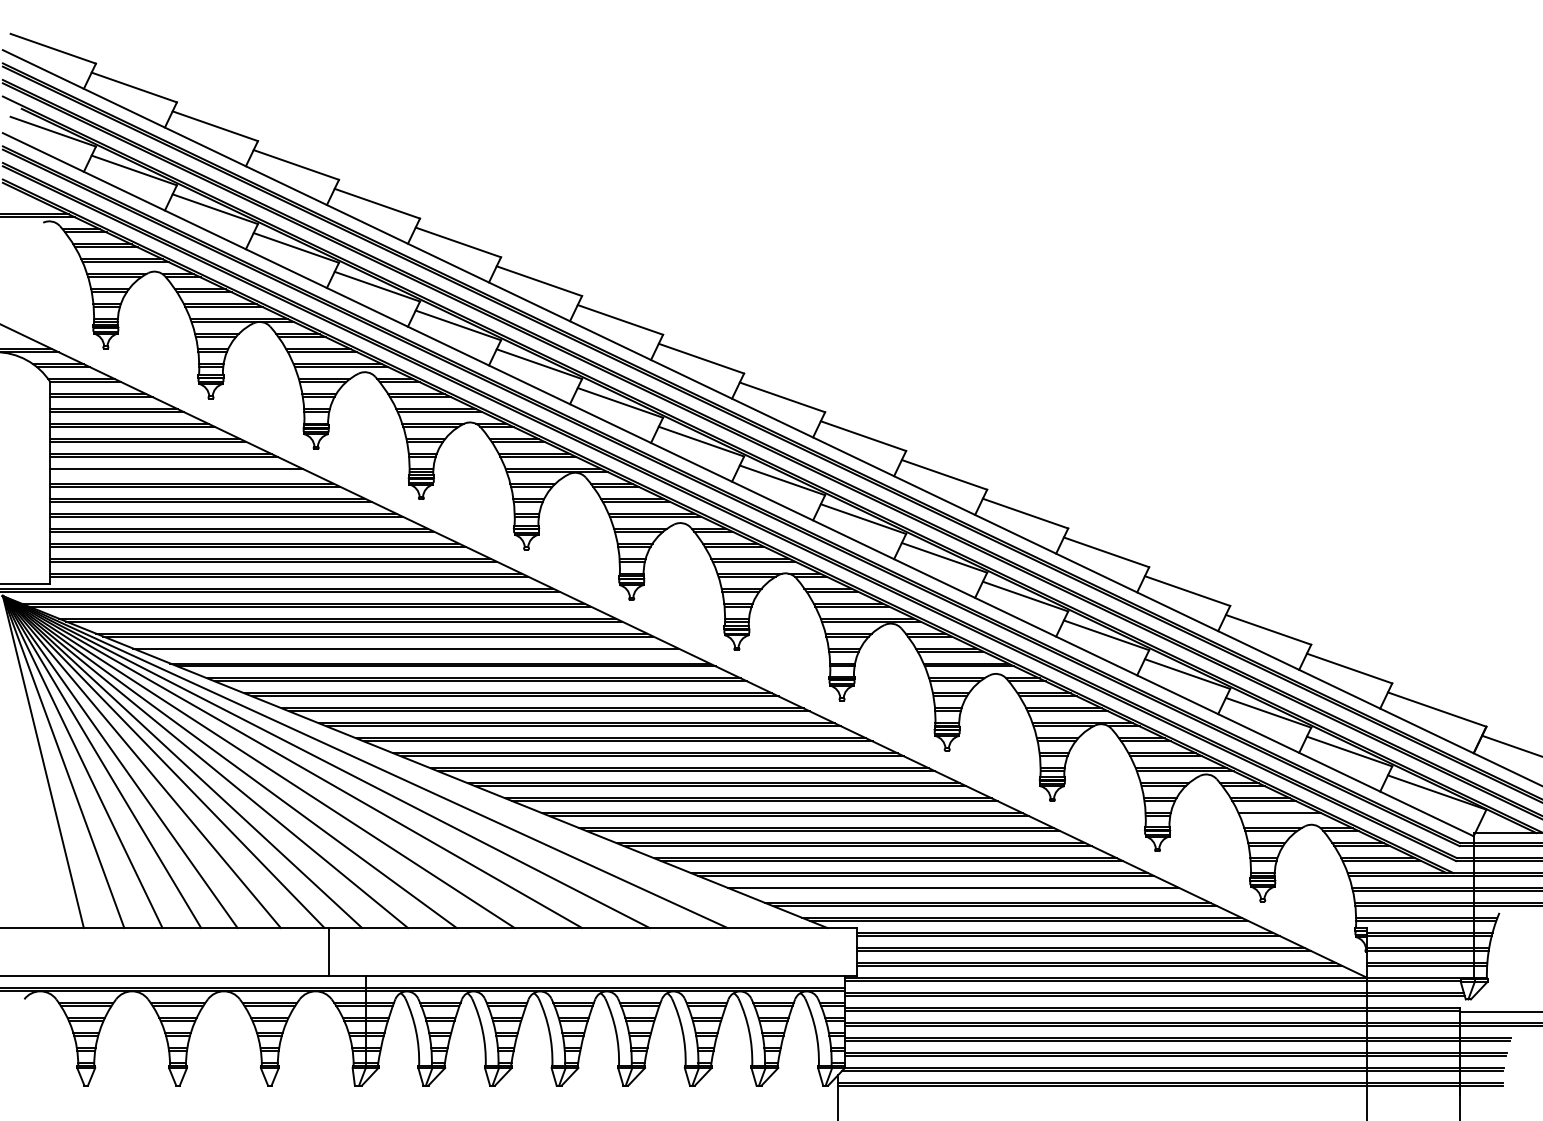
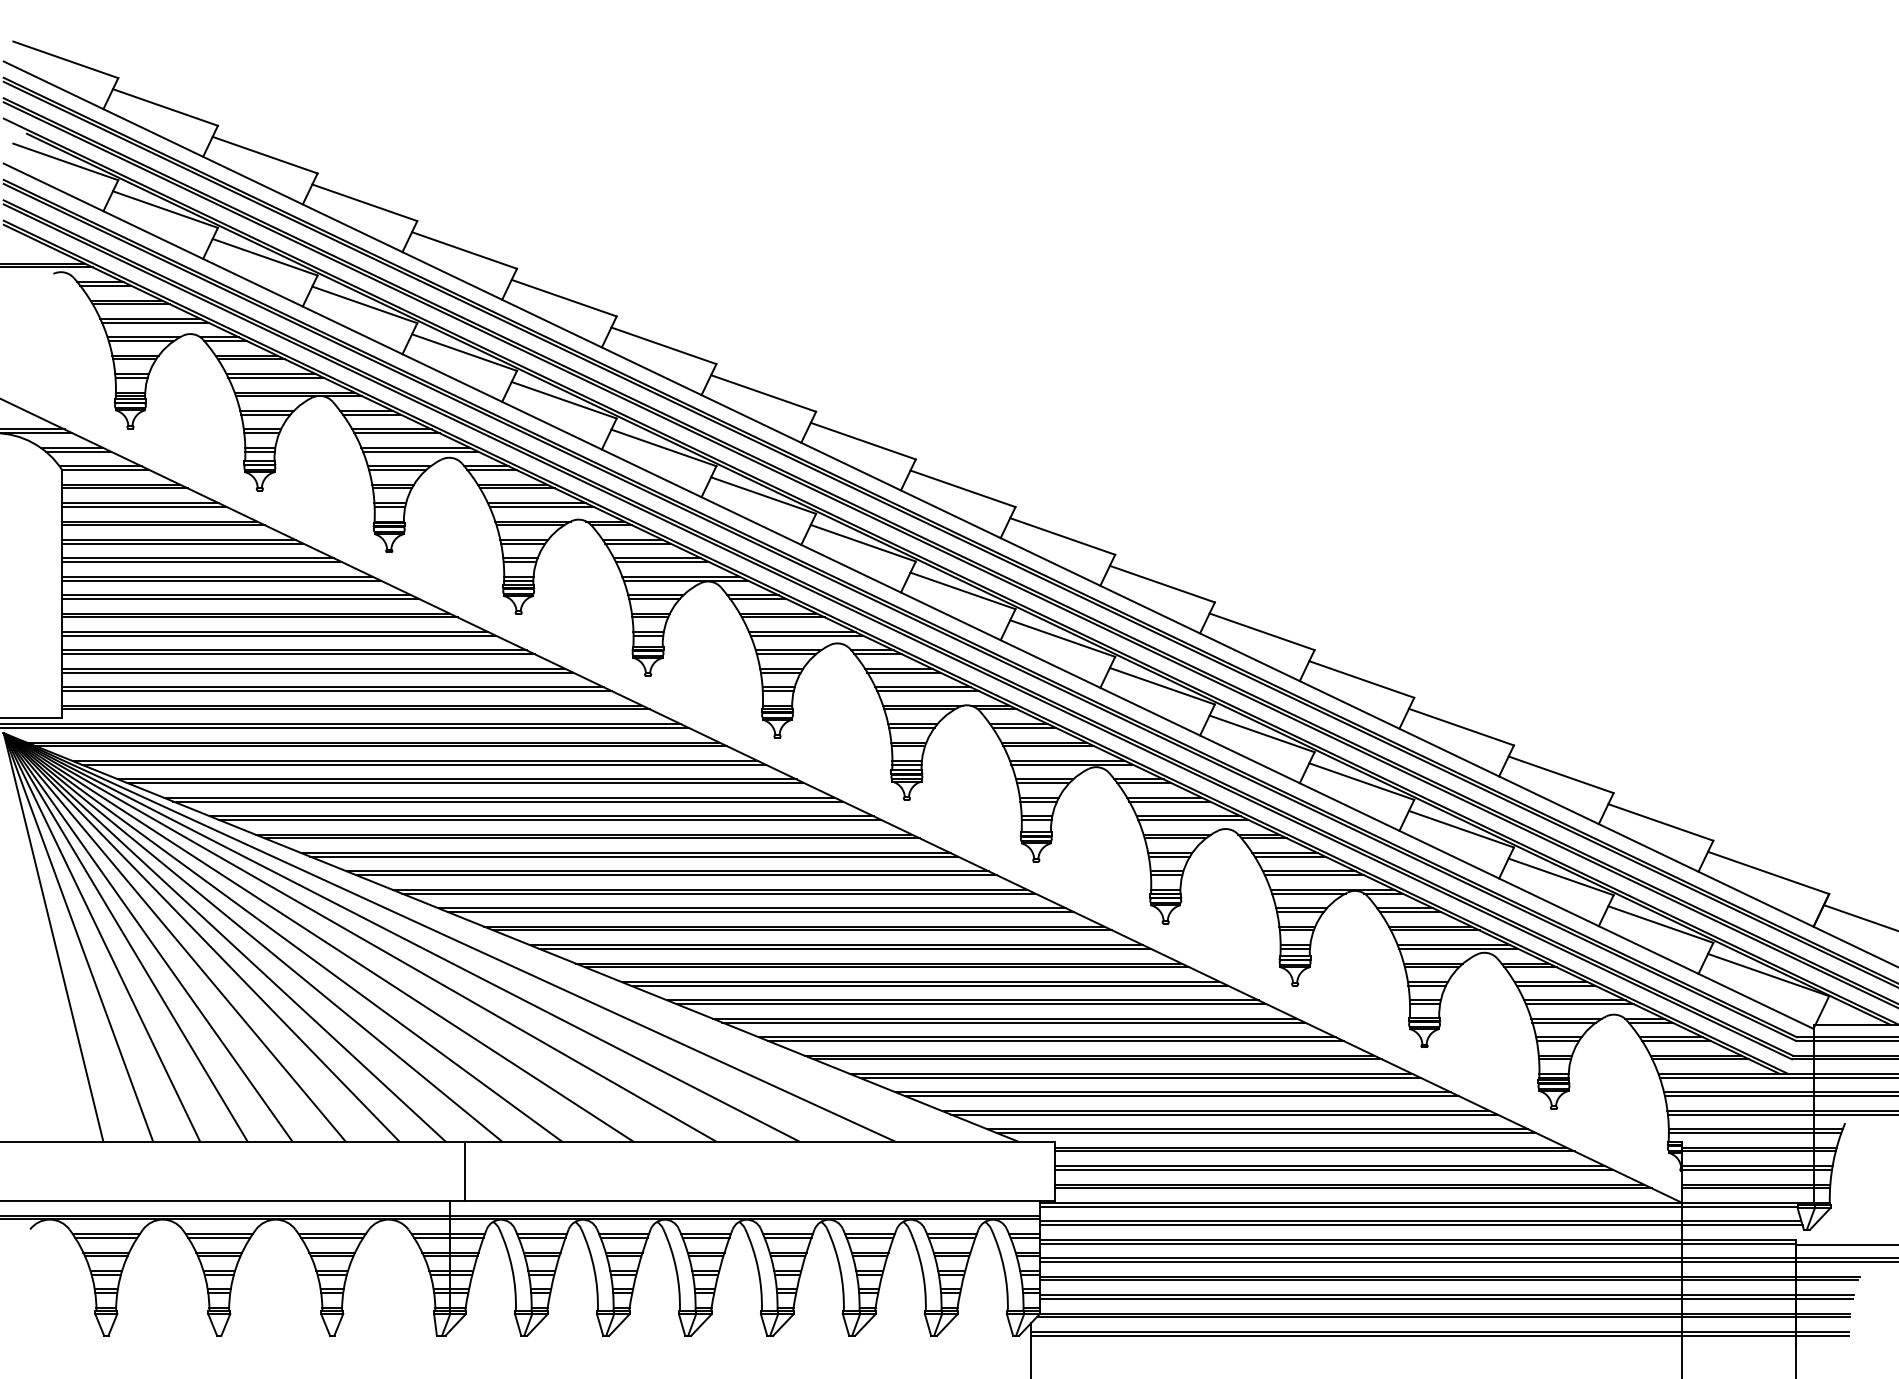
line: (179, 471) -> (221, 580), added
line: (412, 651) -> (507, 801), added
line: (1283, 816) -> (1579, 1004), added
line: (960, 891) -> (1182, 1096), added
line: (328, 951) -> (465, 1170), moved

